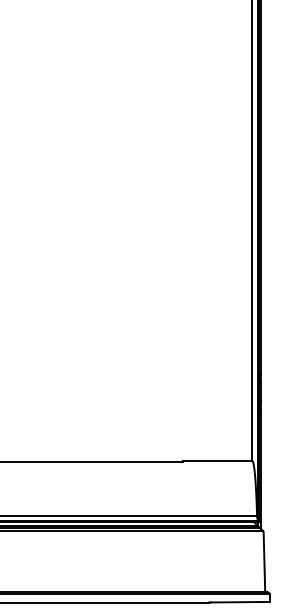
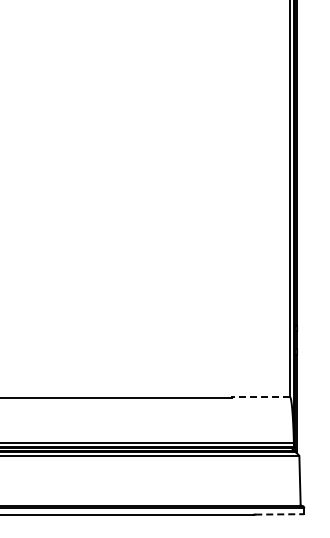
line: (218, 460) -> (261, 396), solid -> dashed
line: (239, 602) -> (279, 514), solid -> dashed

